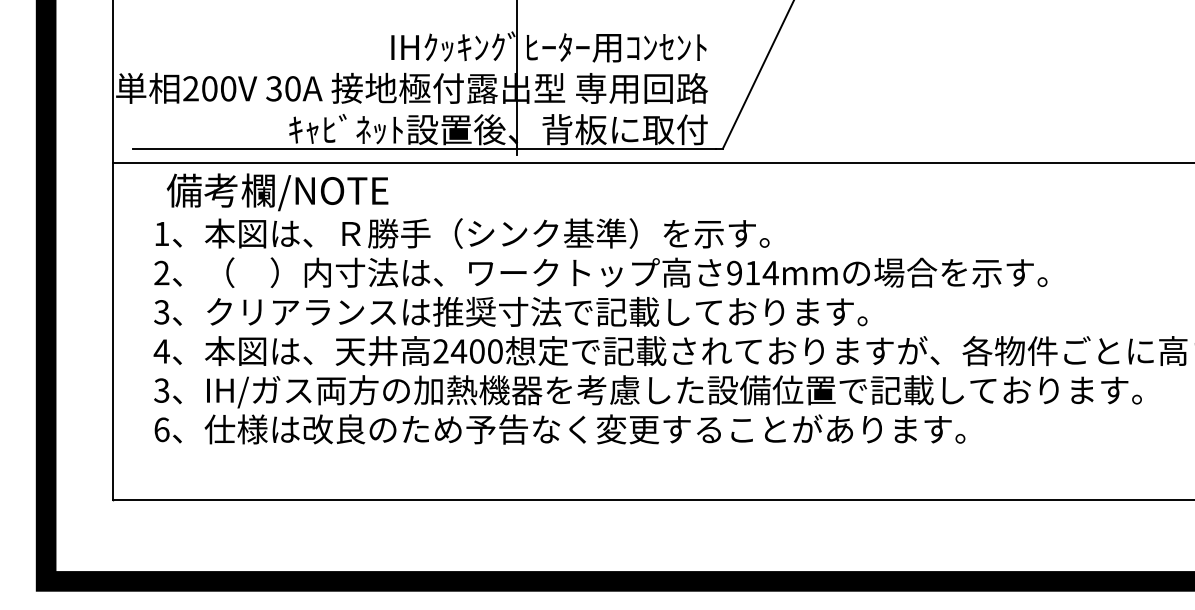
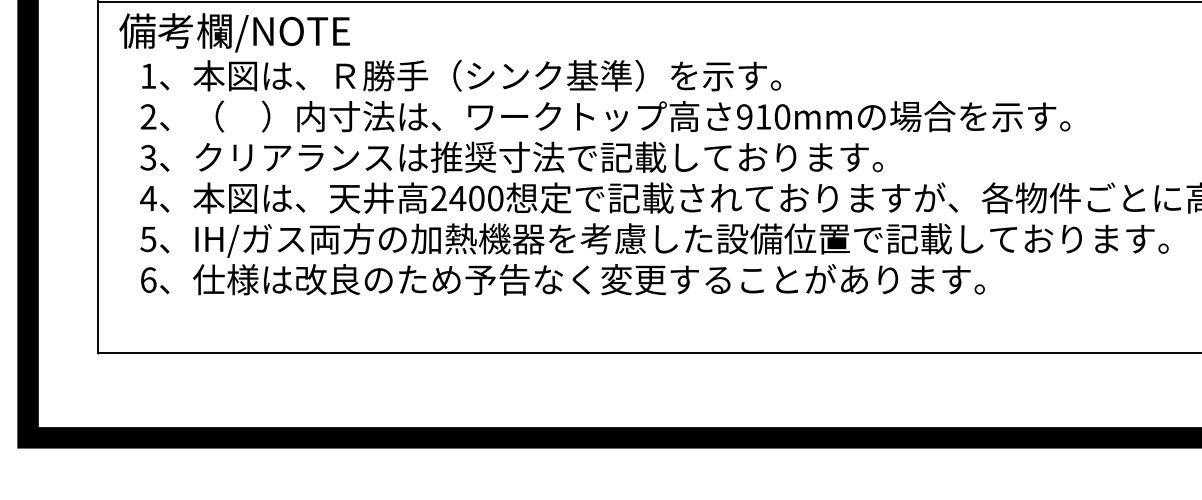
text: (277, 192) -> (234, 33), moved
text: (770, 272) -> (782, 116), 914mm -> 910mm
text: (161, 390) -> (148, 239), 3 -> 5

